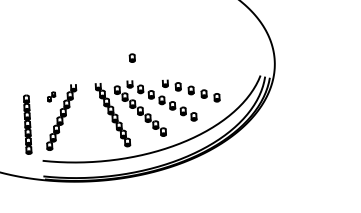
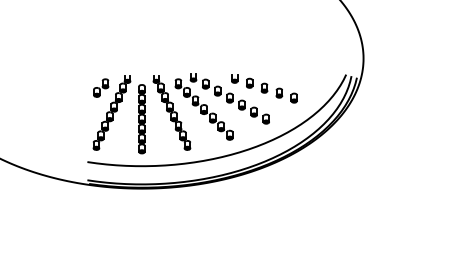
part: (132, 57) -> (197, 46), removed
part: (51, 96) -> (101, 87), size x1.67
part: (27, 125) -> (141, 119), moved

